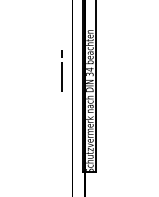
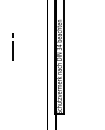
line: (61, 70) -> (12, 46), moved

